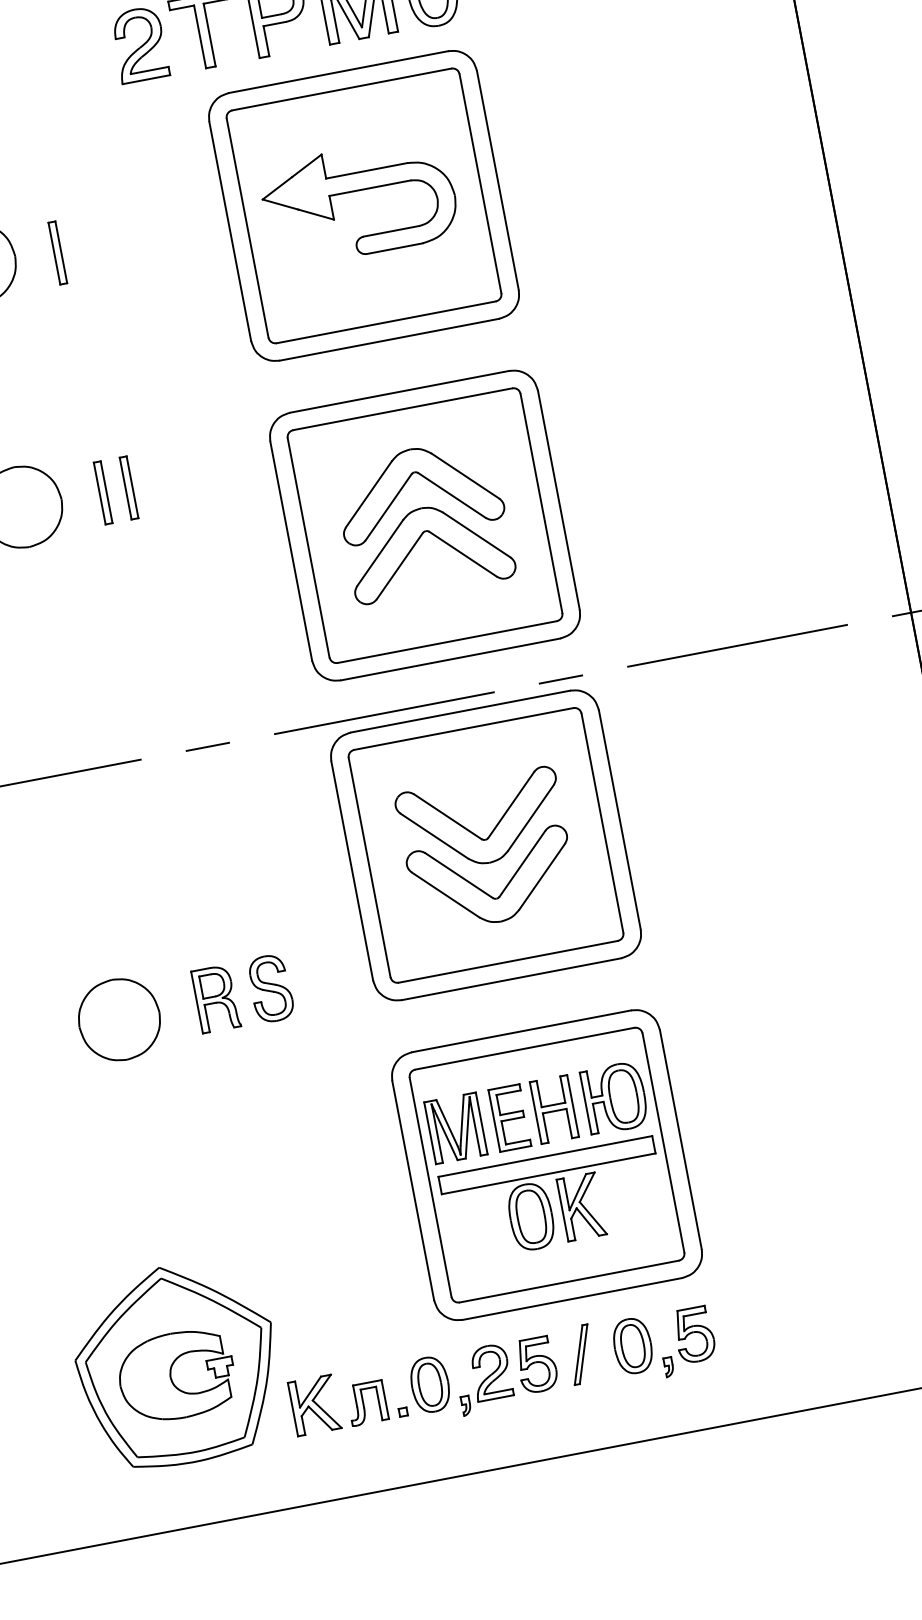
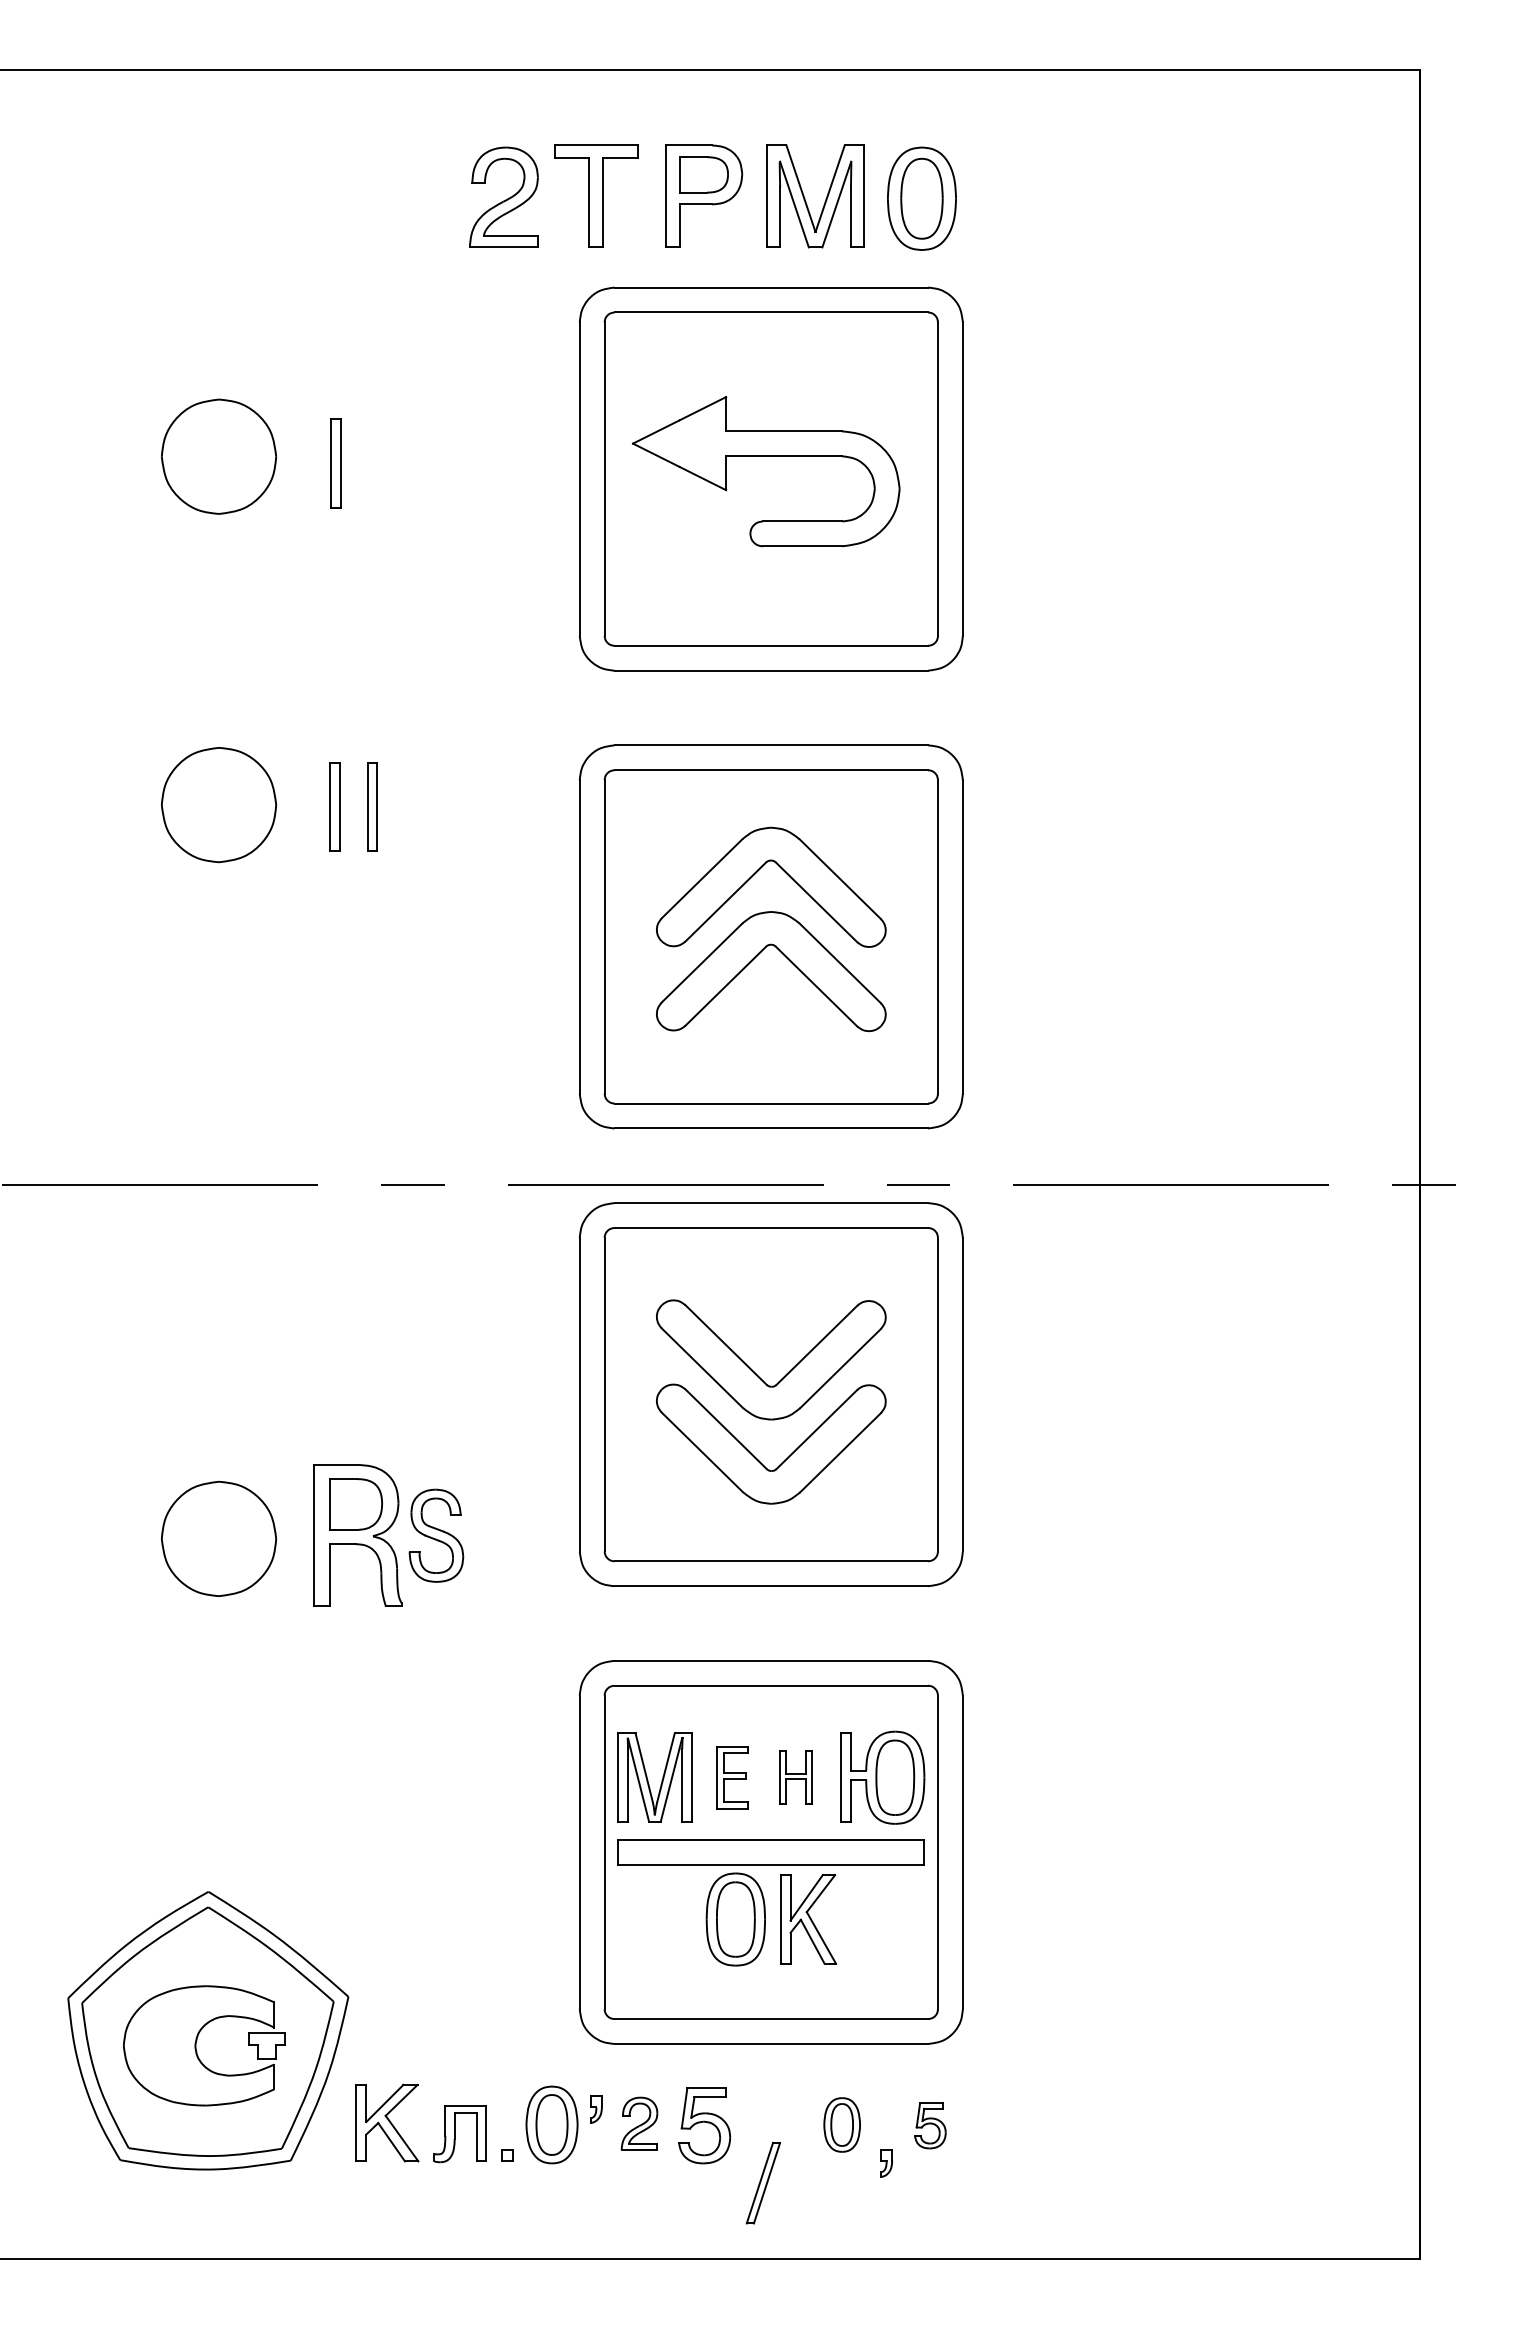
part: (215, 998) -> (357, 1535), size x1.6
part: (553, 1109) -> (795, 1777), size x0.6
part: (509, 1118) -> (732, 1777), size x0.7
part: (694, 1334) -> (930, 2125), size x0.6
part: (632, 1345) -> (841, 2124), size x0.7
part: (581, 1354) -> (763, 2183), moved
part: (491, 1372) -> (639, 2123), size x0.7
part: (466, 1405) -> (596, 2109), moved

